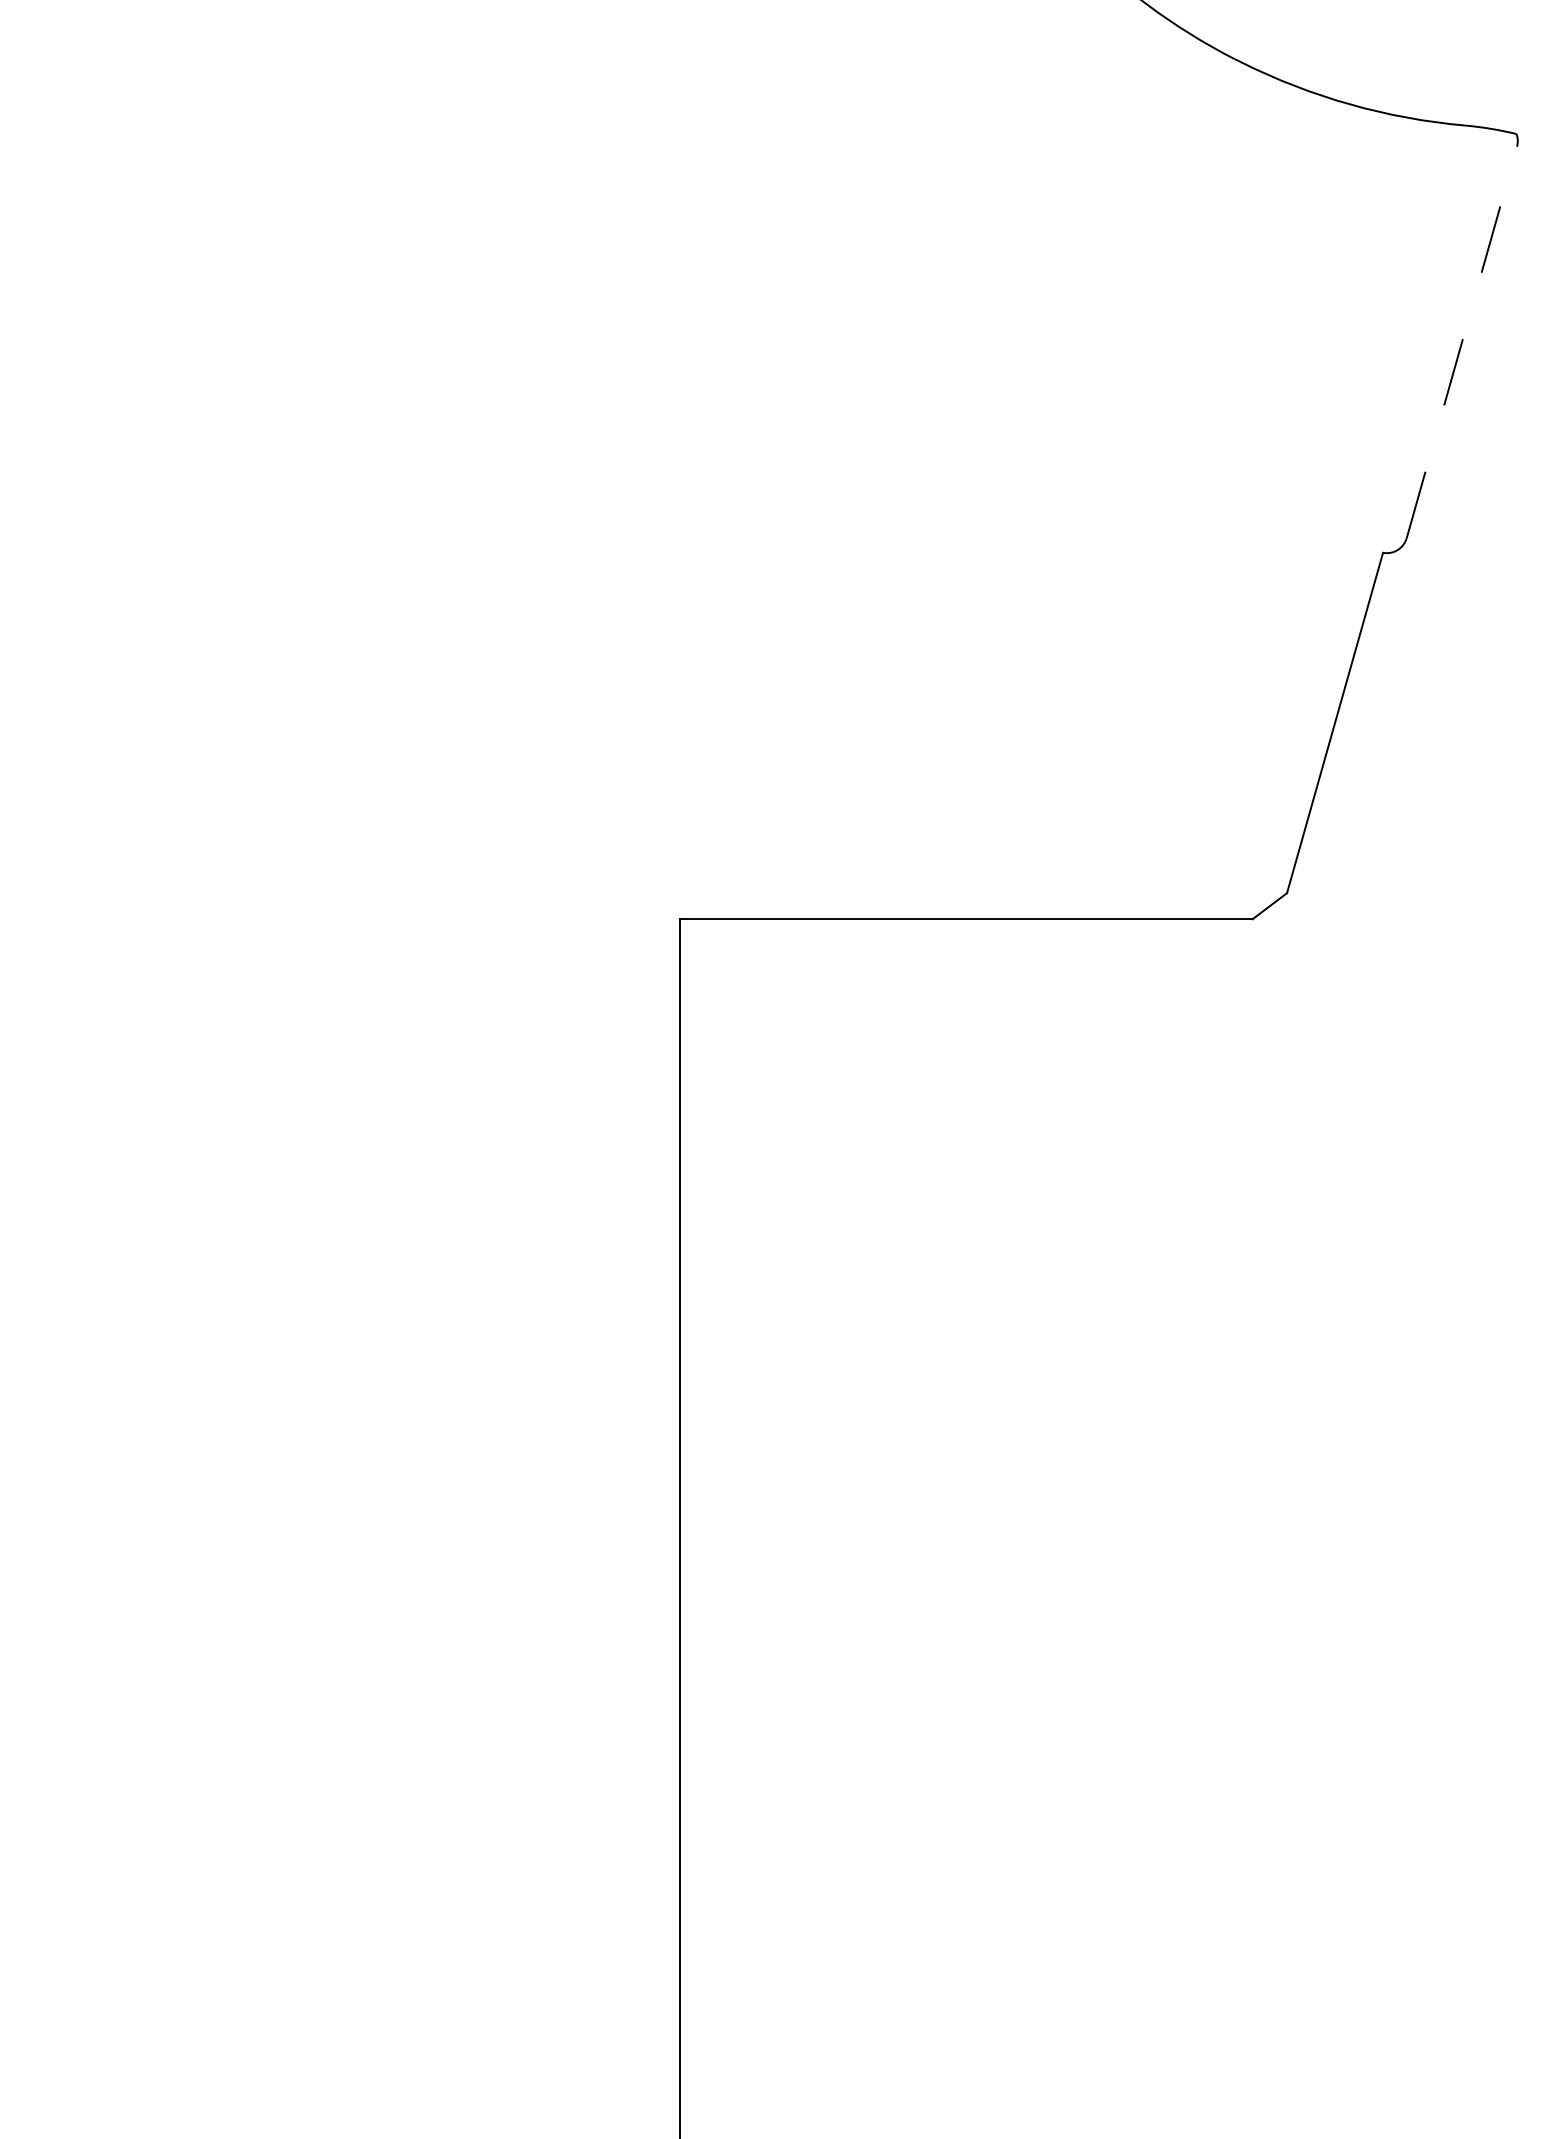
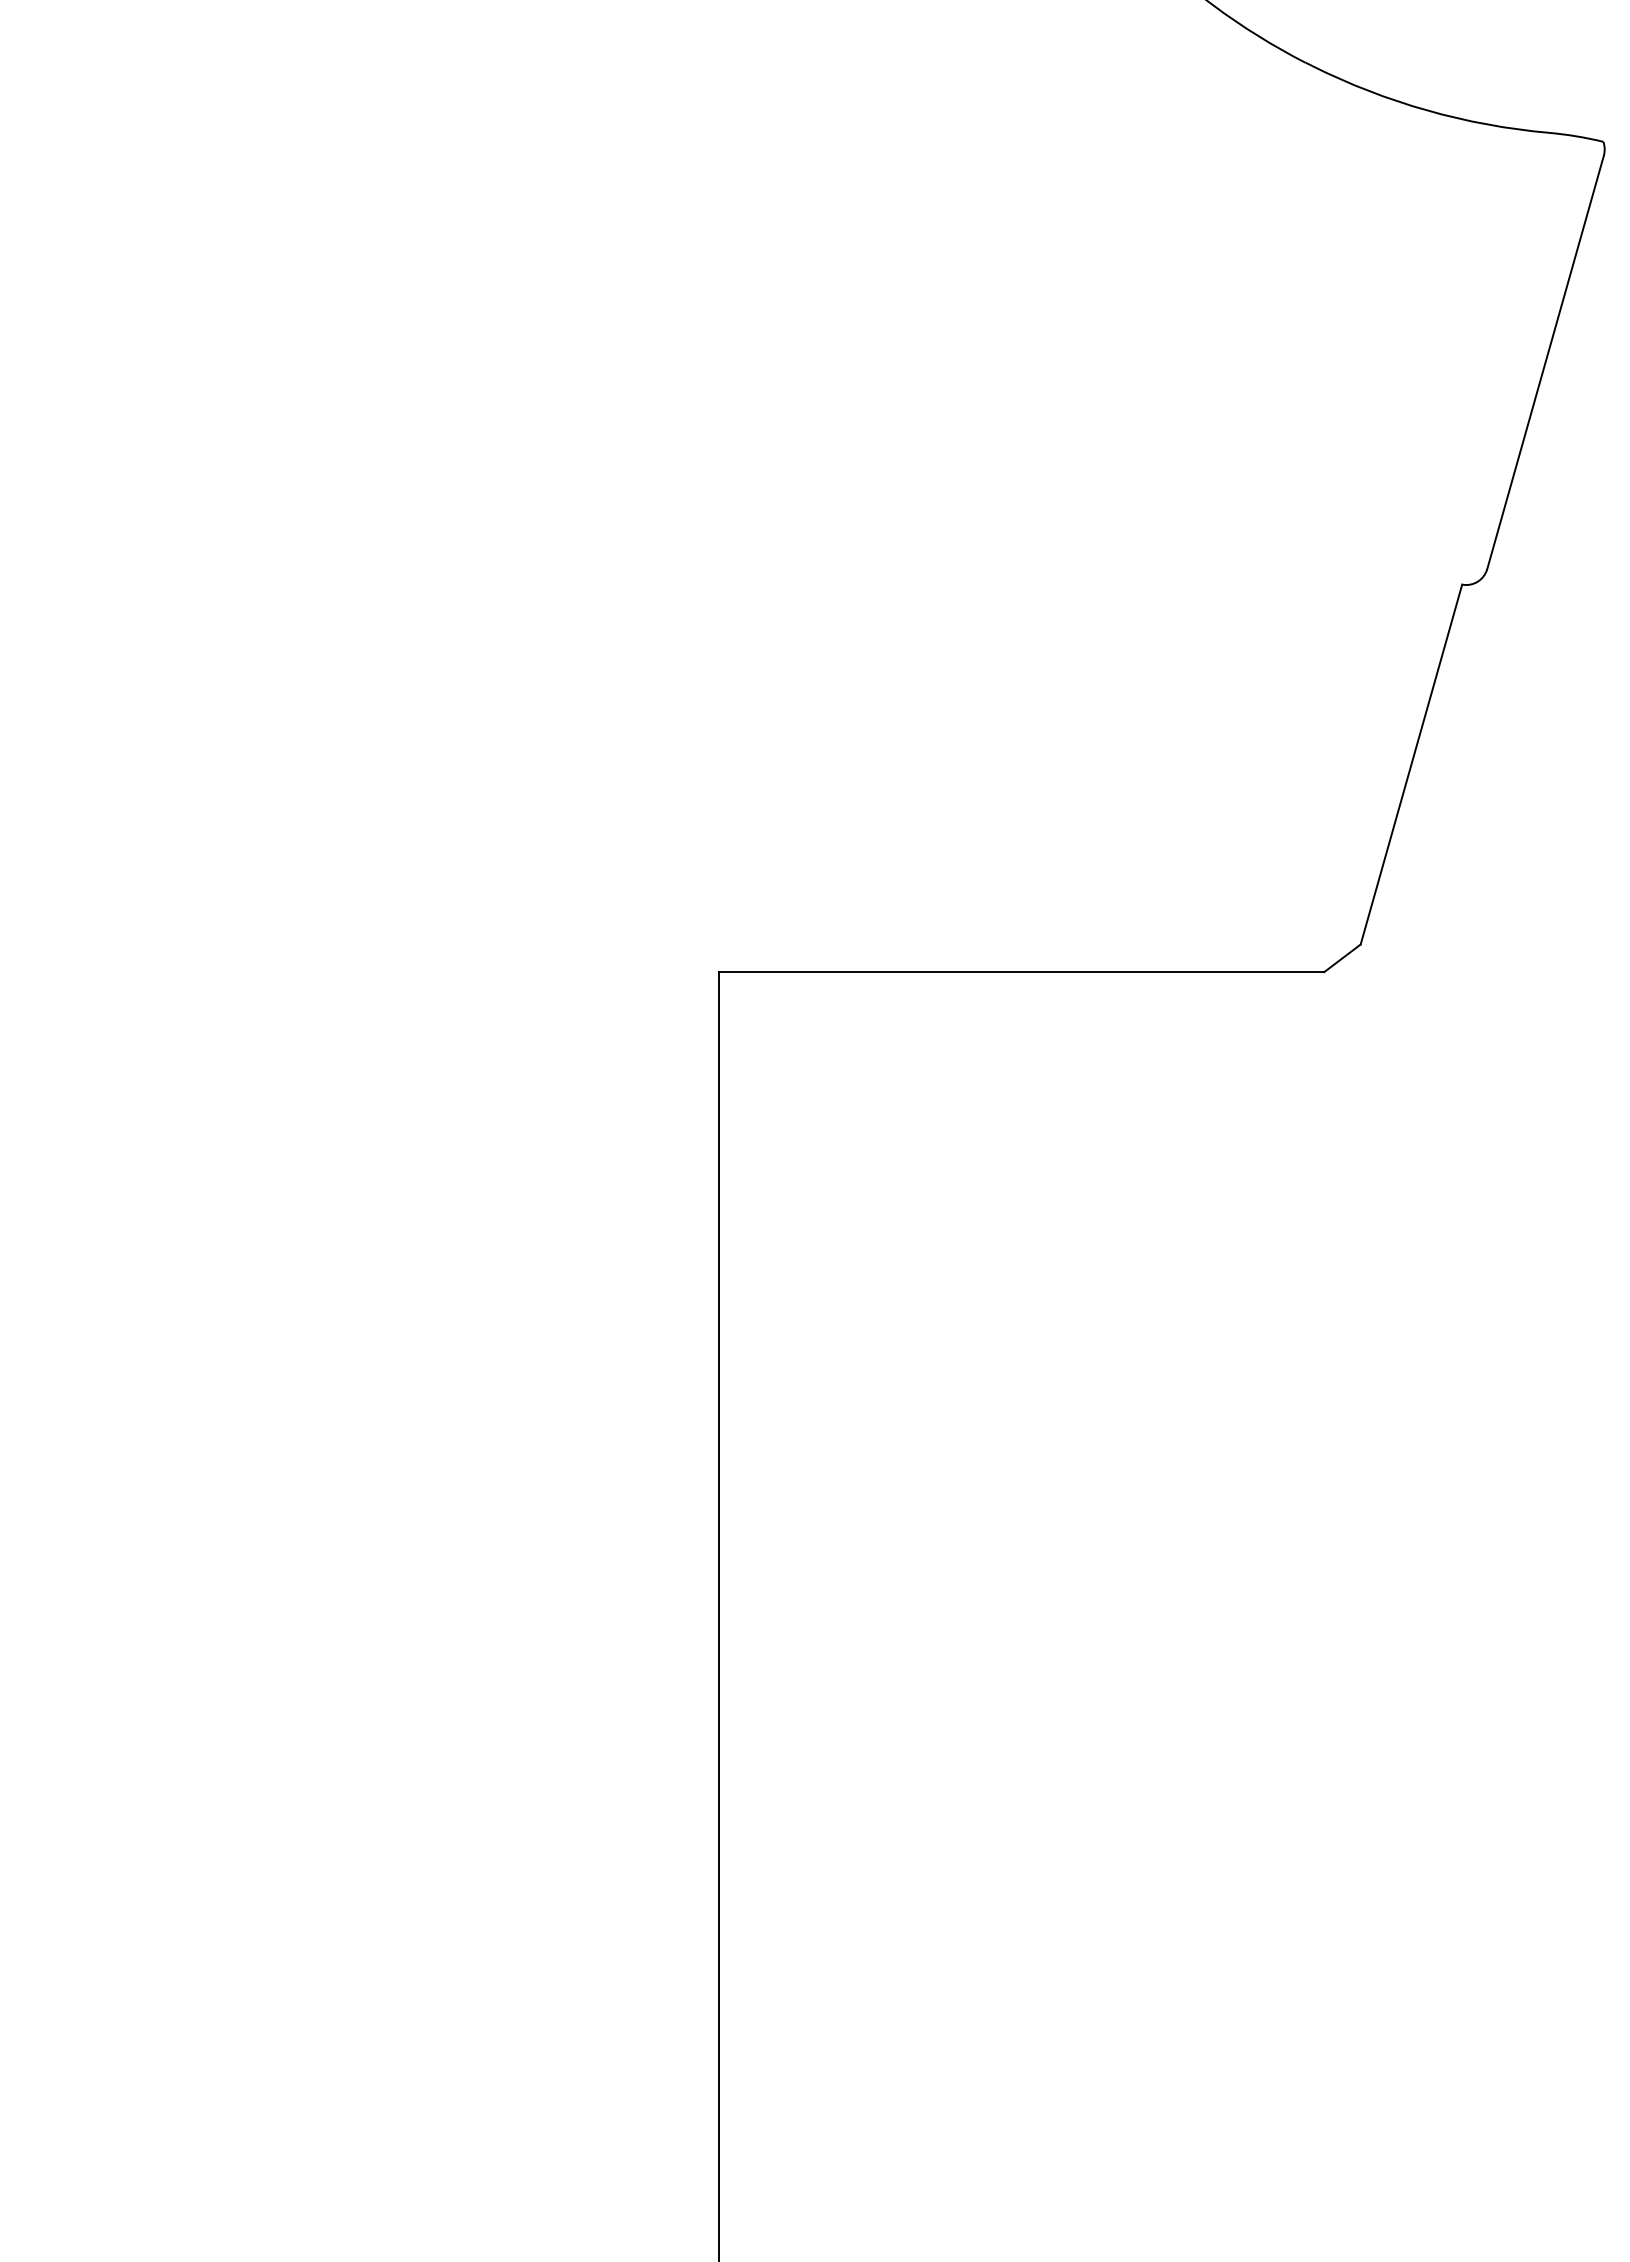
line: (1461, 342) -> (1545, 362), dashed -> solid

